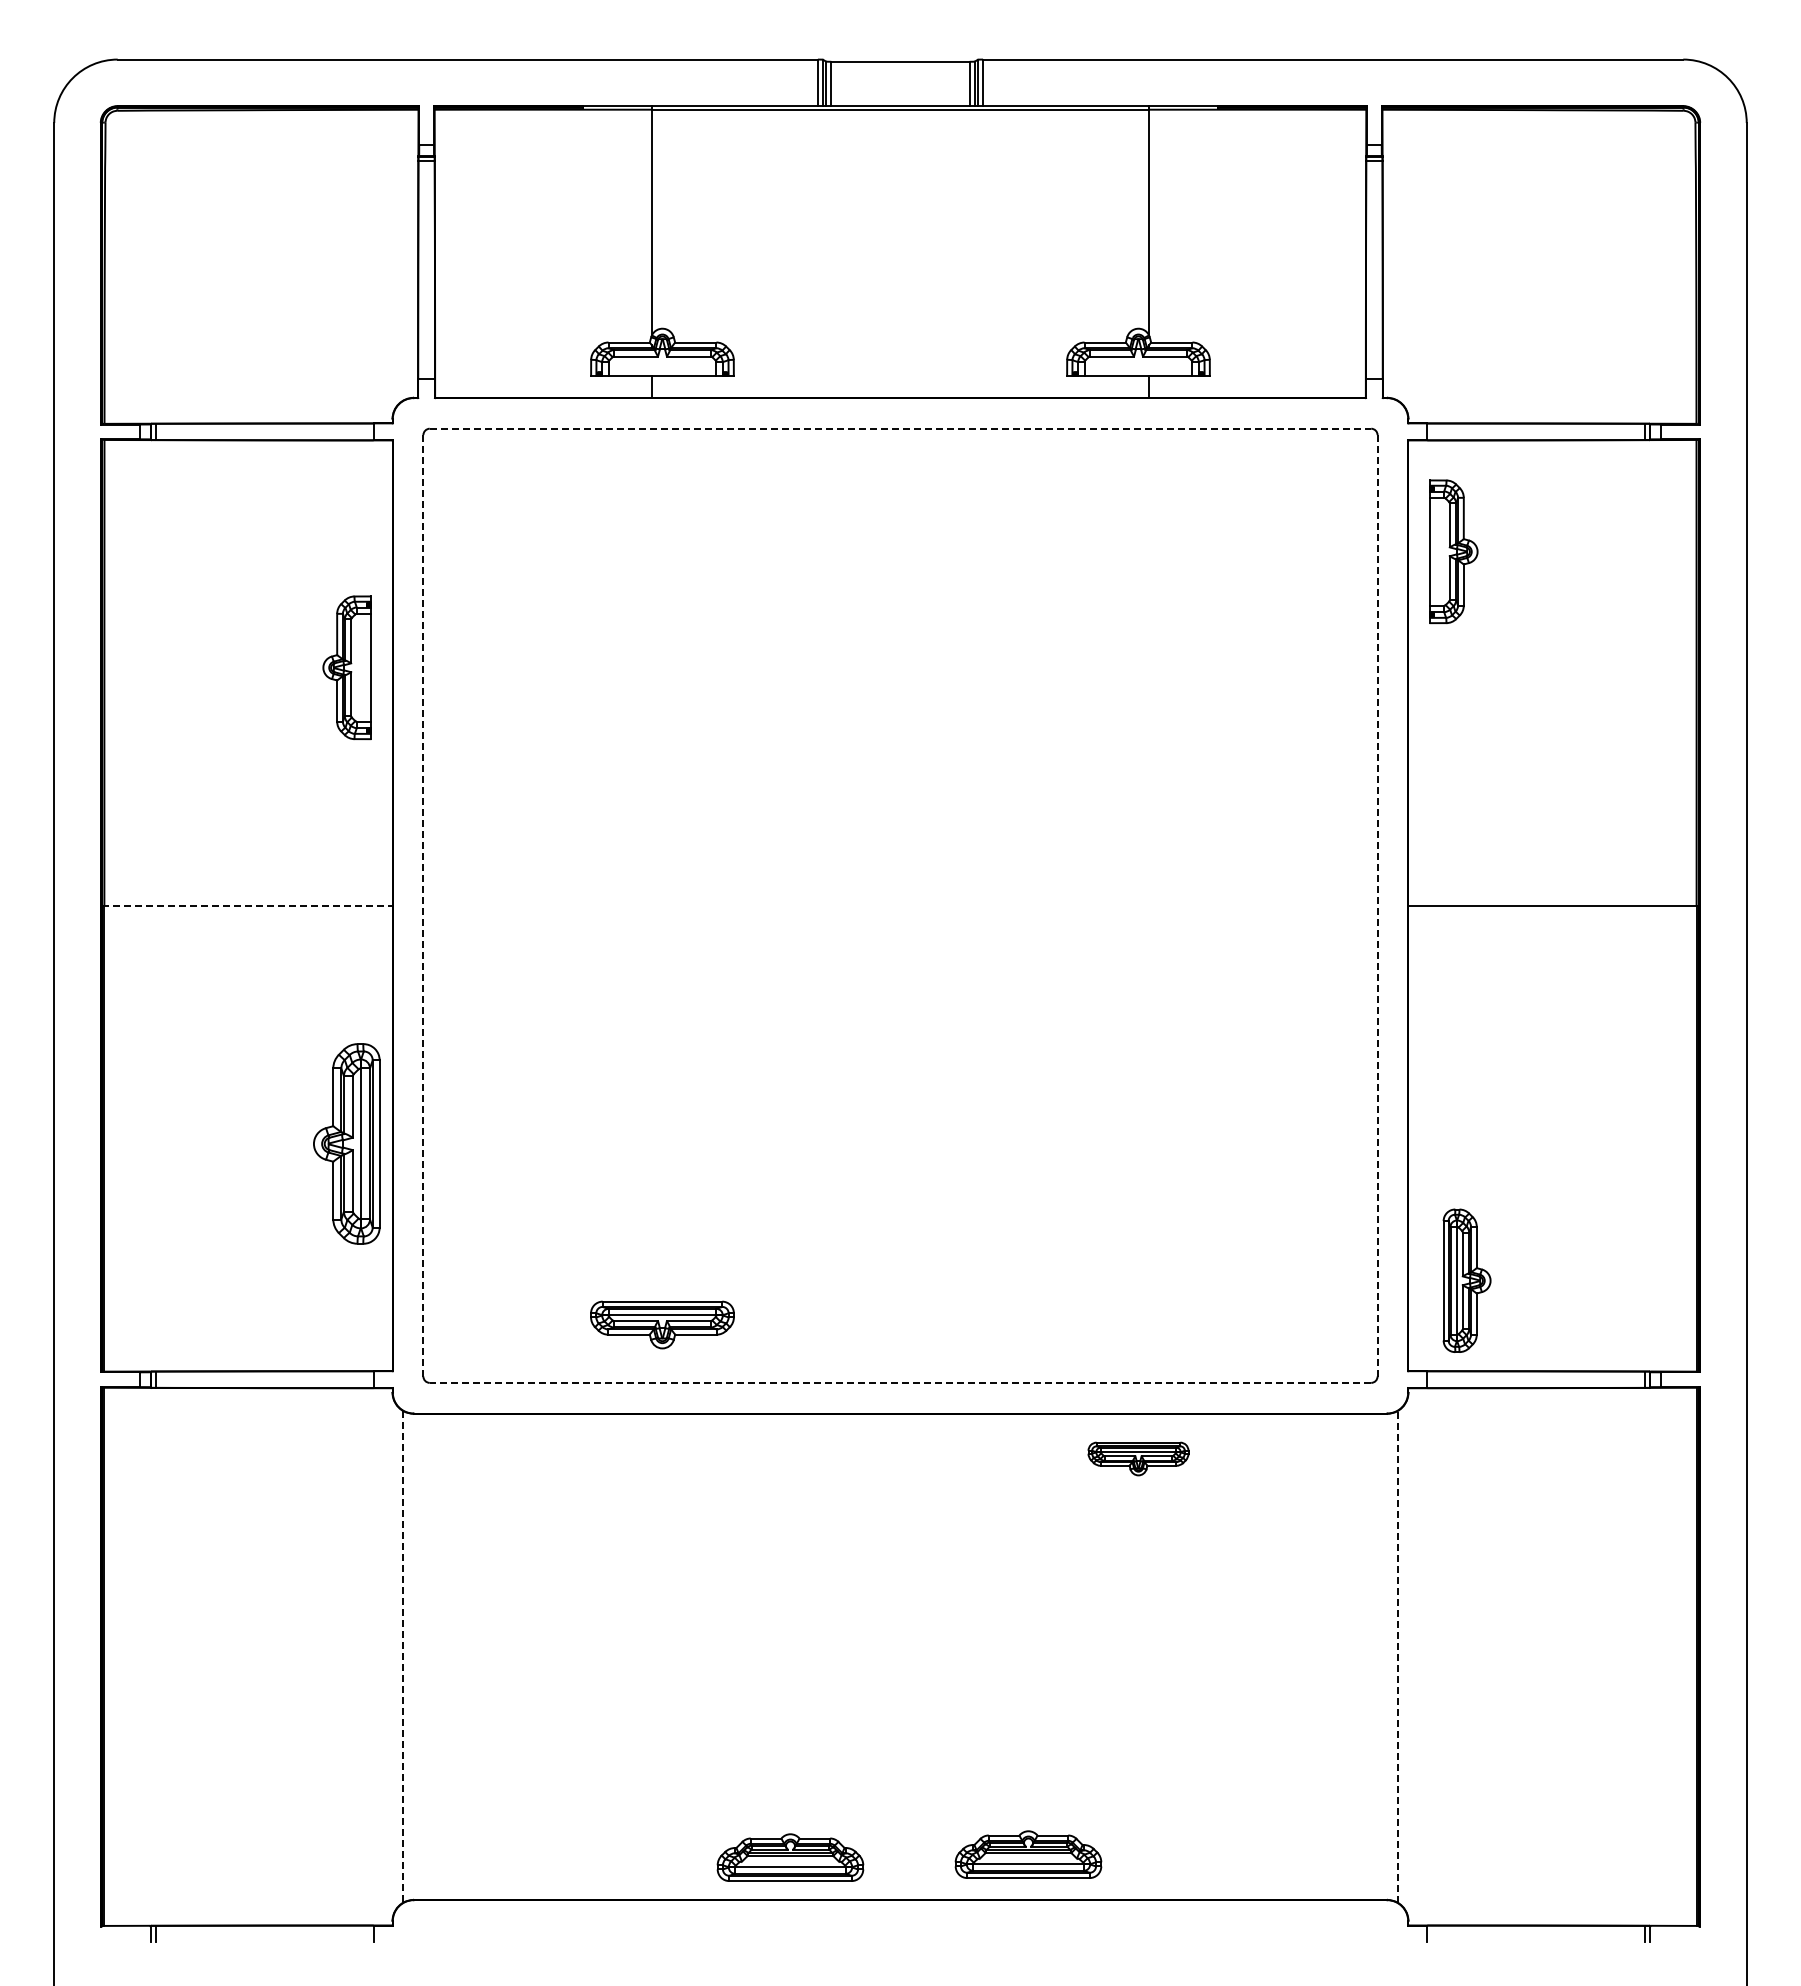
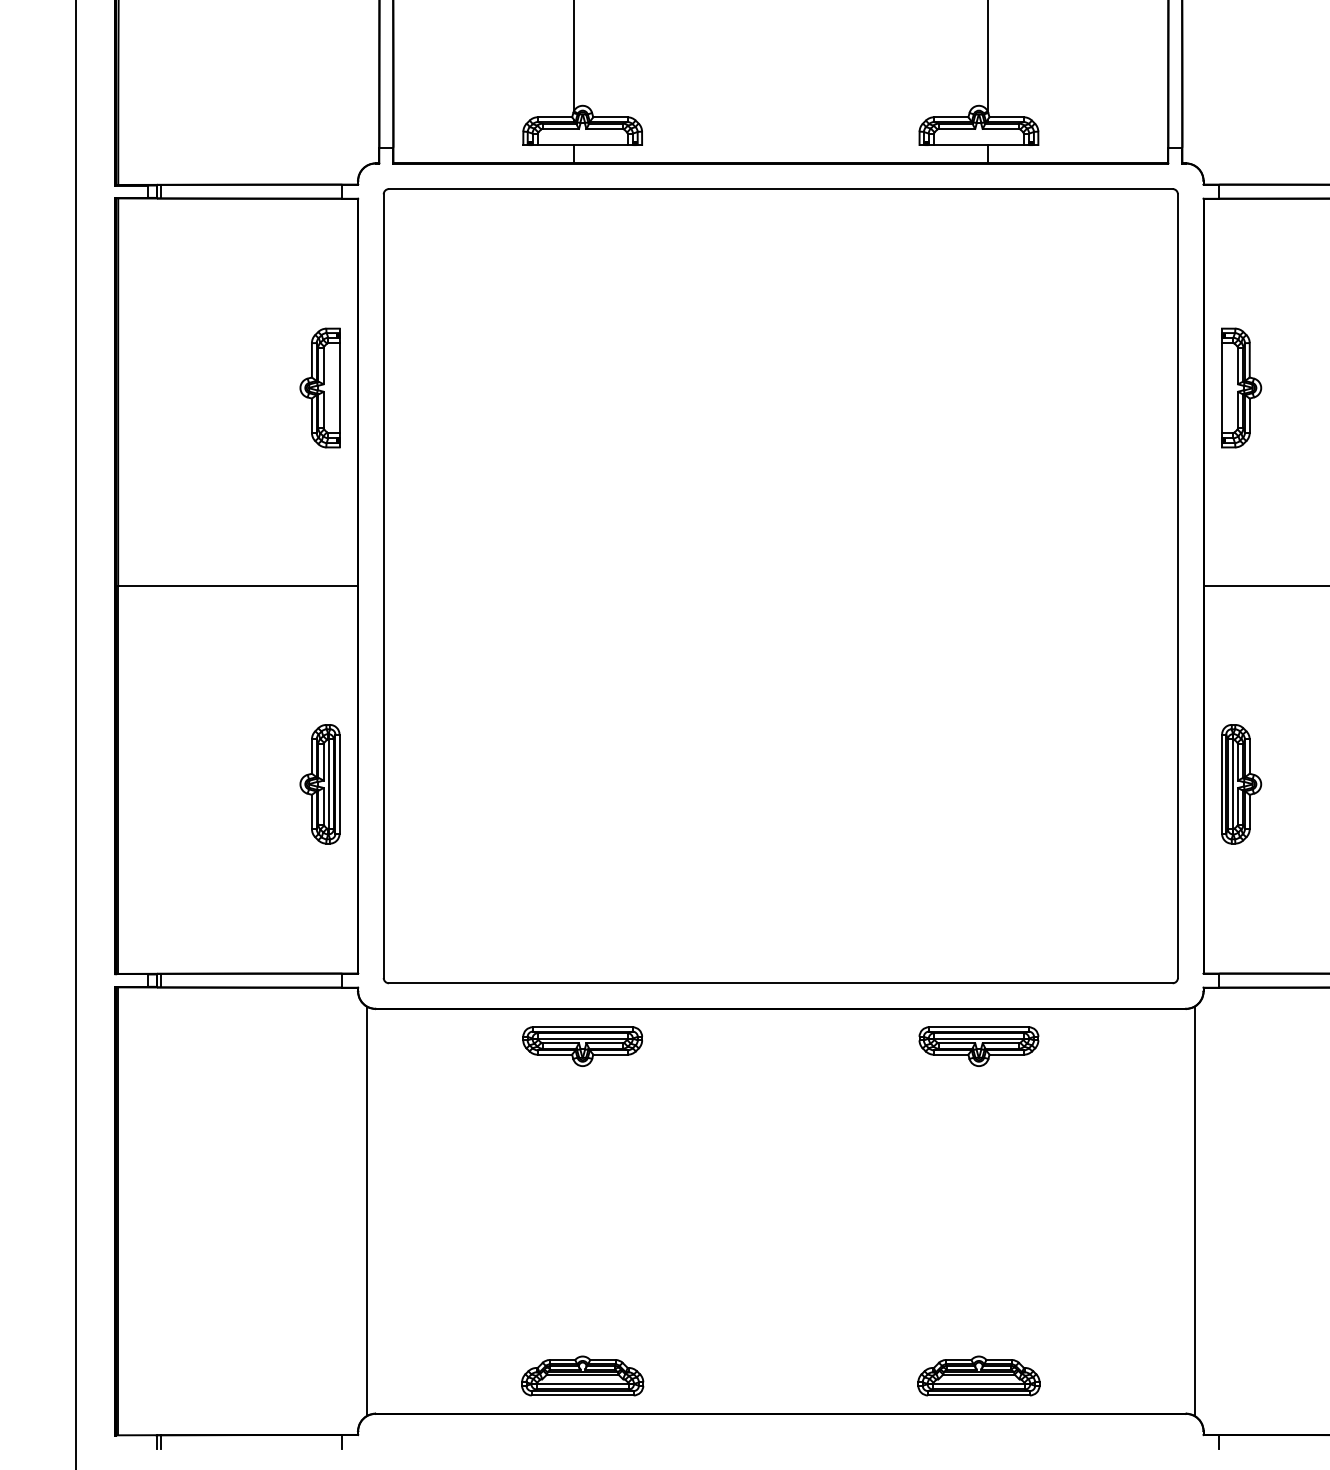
line: (900, 428) -> (780, 188), dashed -> solid
part: (1453, 551) -> (1241, 387), moved
line: (247, 905) -> (237, 585), dashed -> solid
line: (423, 905) -> (383, 585), dashed -> solid
line: (1377, 905) -> (1177, 585), dashed -> solid
part: (346, 1143) -> (319, 784), size x0.71
part: (1466, 1280) -> (1241, 784), moved
part: (662, 1324) -> (582, 1046), moved
line: (900, 1382) -> (780, 982), dashed -> solid
part: (1138, 1458) -> (978, 1046), size x1.43
line: (403, 1656) -> (367, 1211), dashed -> solid
line: (1397, 1656) -> (1194, 1211), dashed -> solid
part: (1028, 1854) -> (978, 1375), moved
part: (790, 1857) -> (582, 1375), moved

